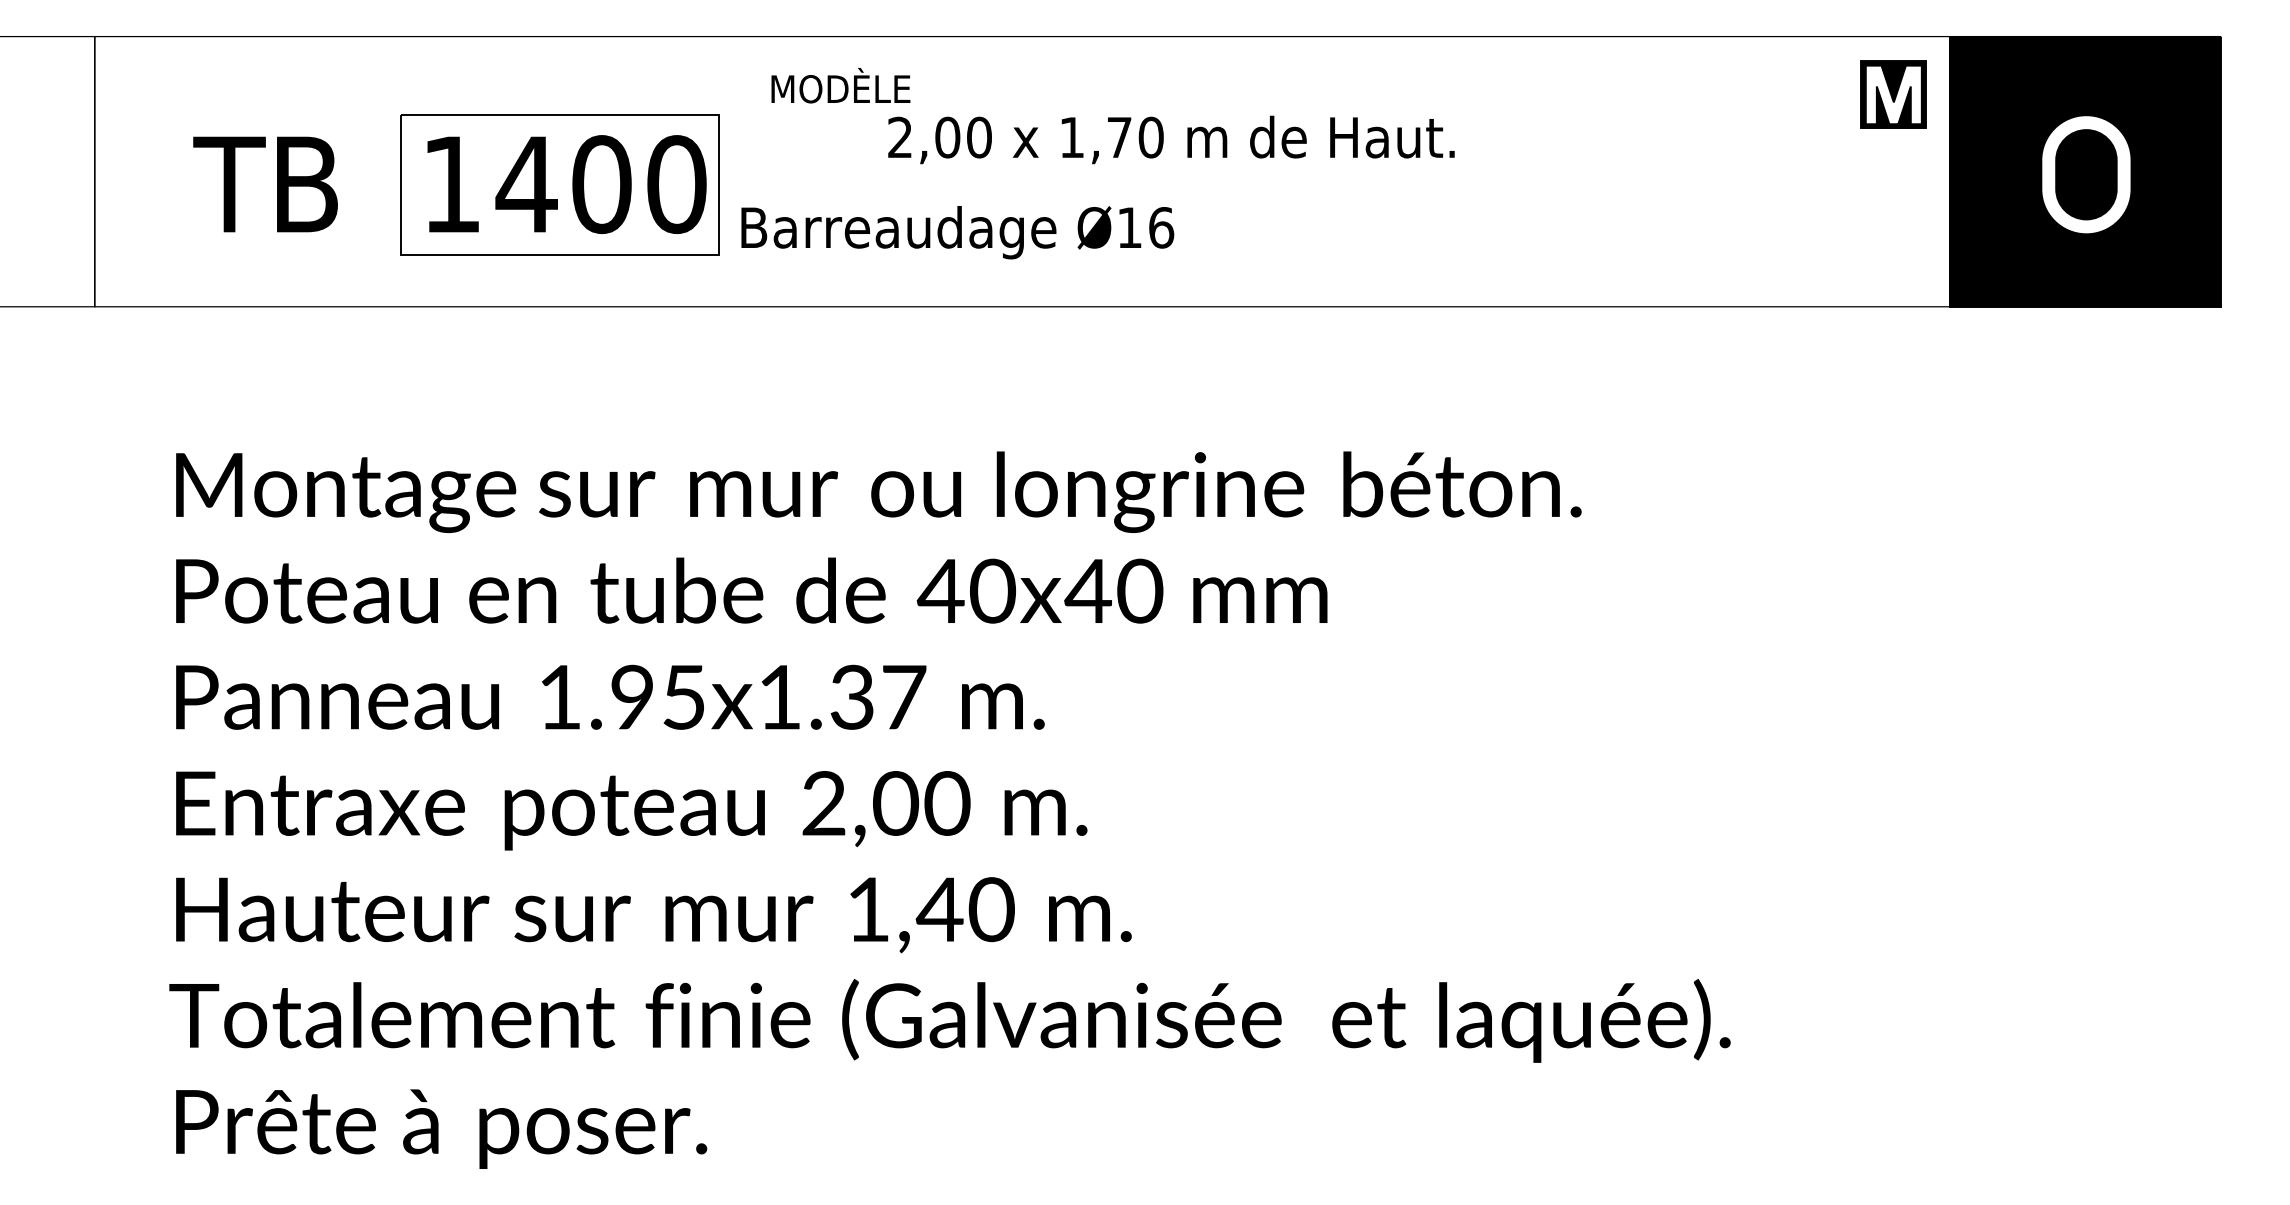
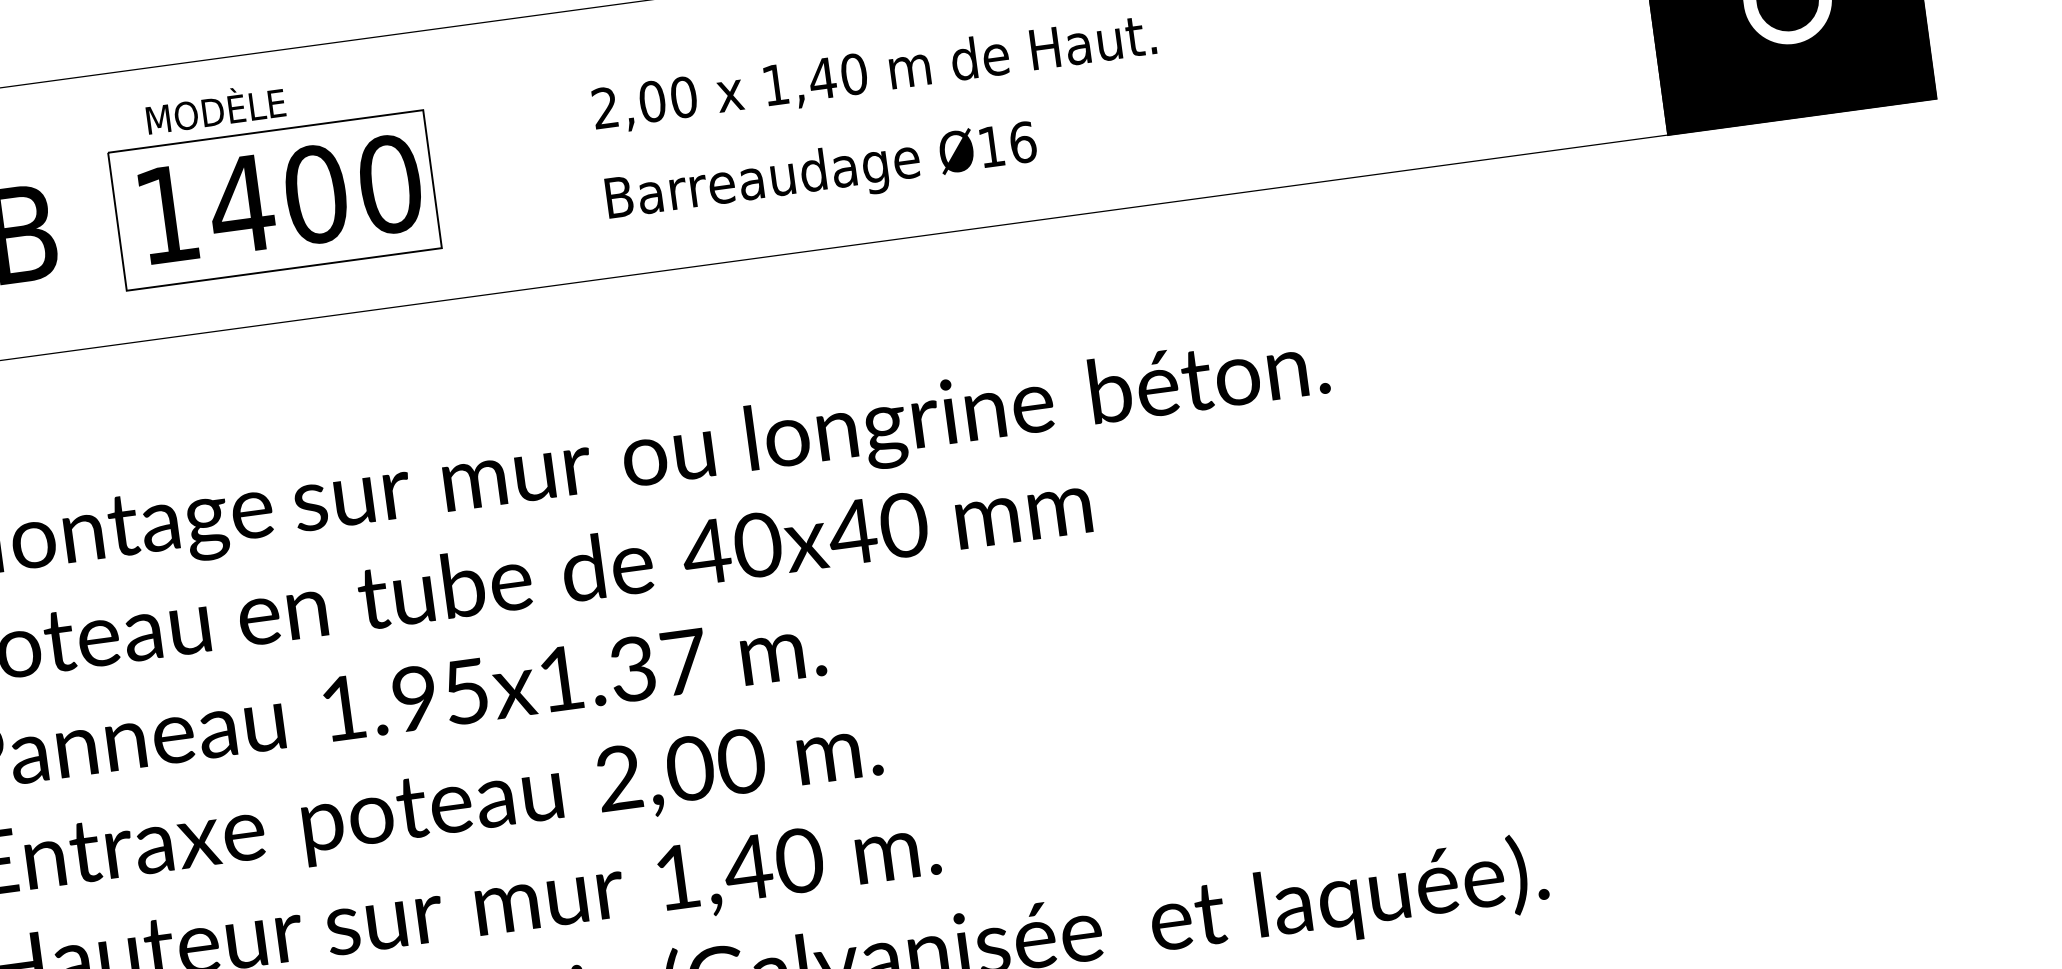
text: (840, 85) -> (215, 108), moved
text: (1119, 137) -> (822, 78), 1,70 -> 1,40
text: (957, 232) -> (821, 174), moved

